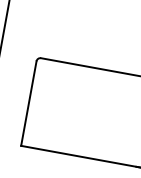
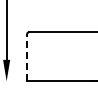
line: (29, 103) -> (27, 57), solid -> dashed

